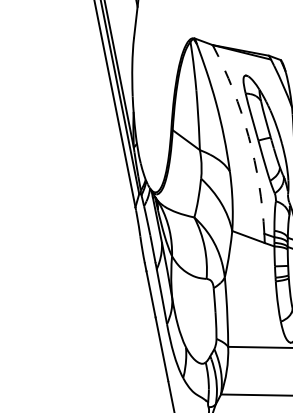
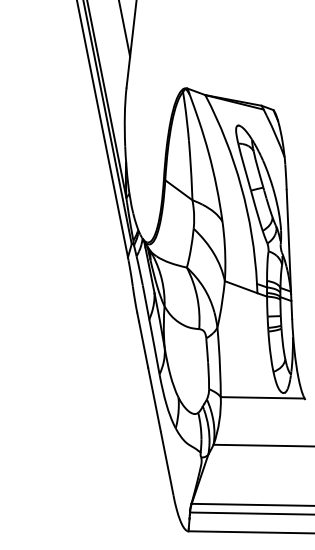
arc: (248, 136) -> (241, 186), dashed -> solid

